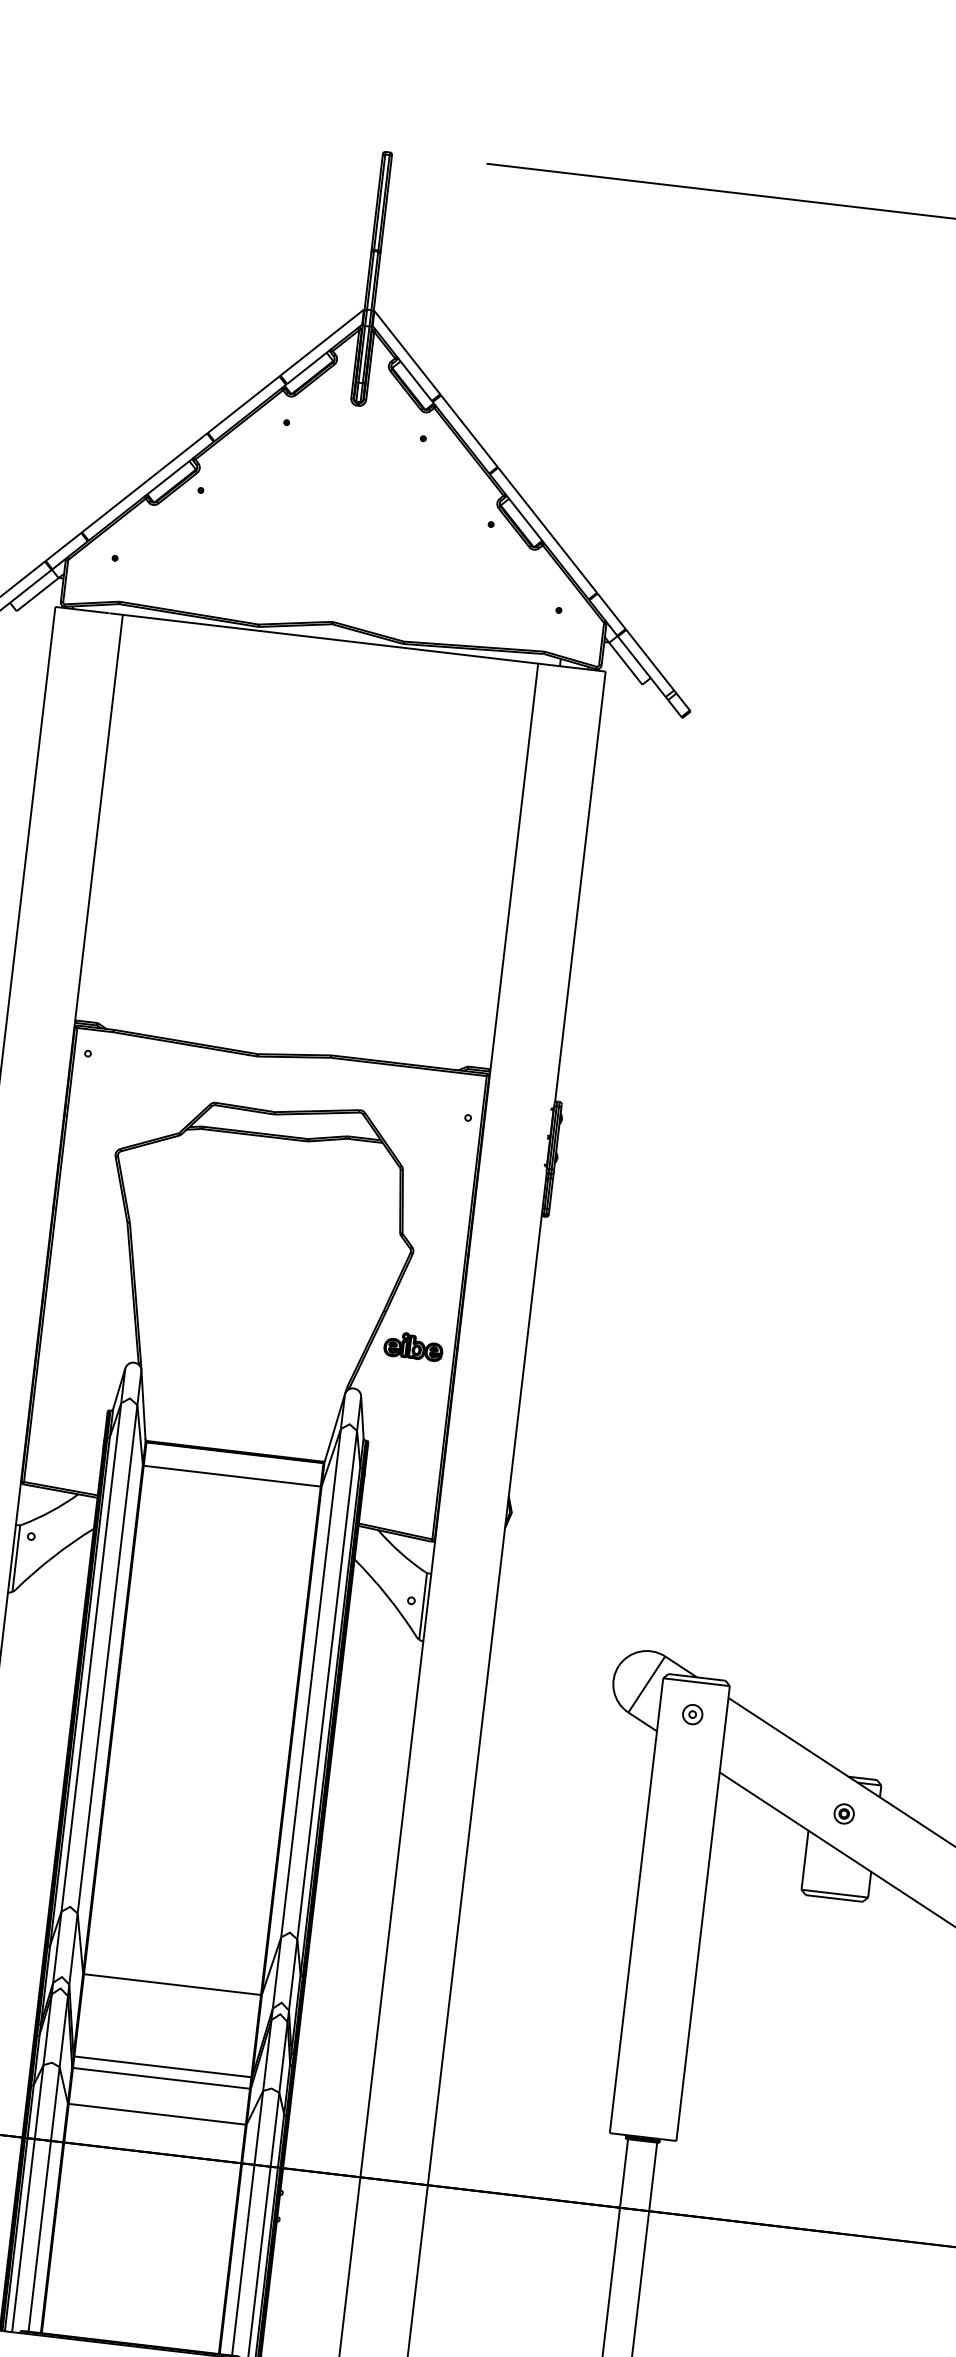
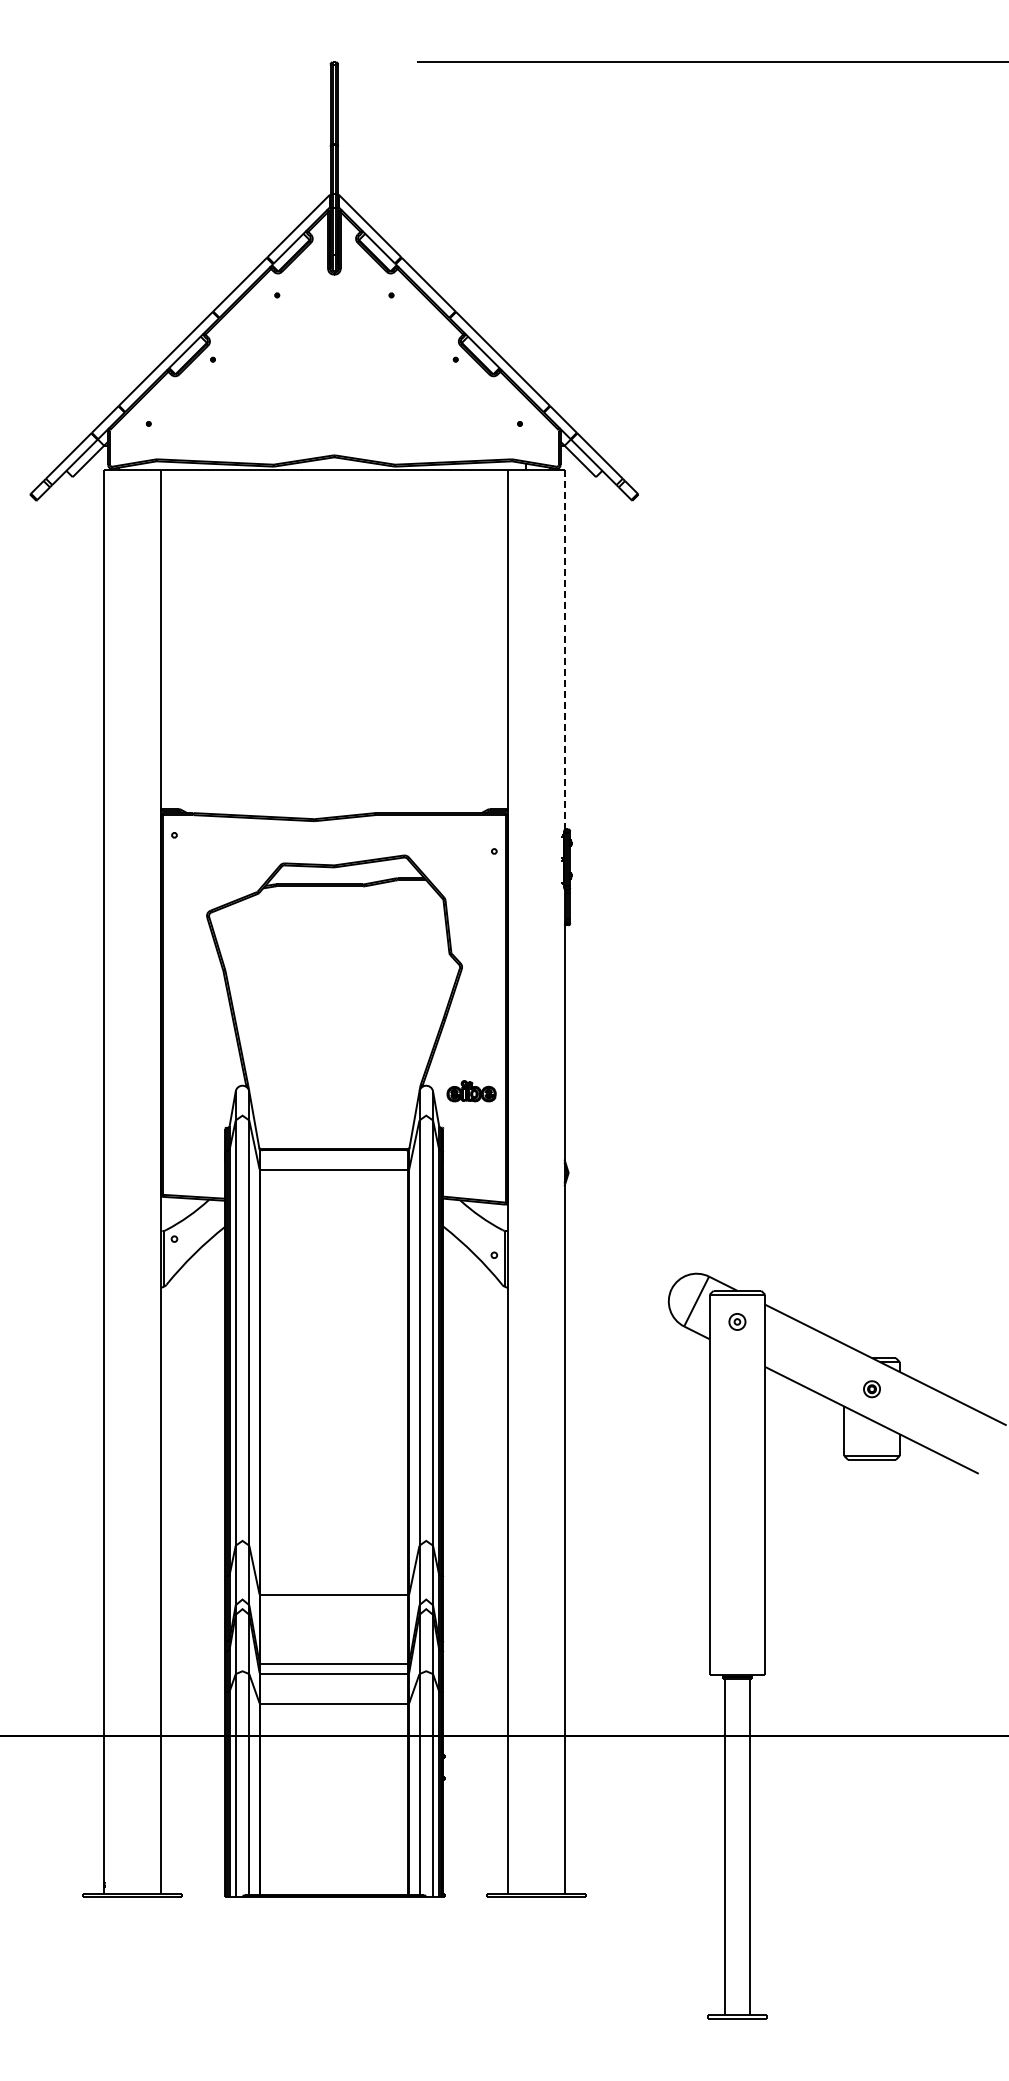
line: (580, 886) -> (564, 649), solid -> dashed
part: (413, 1346) -> (471, 1091), moved

